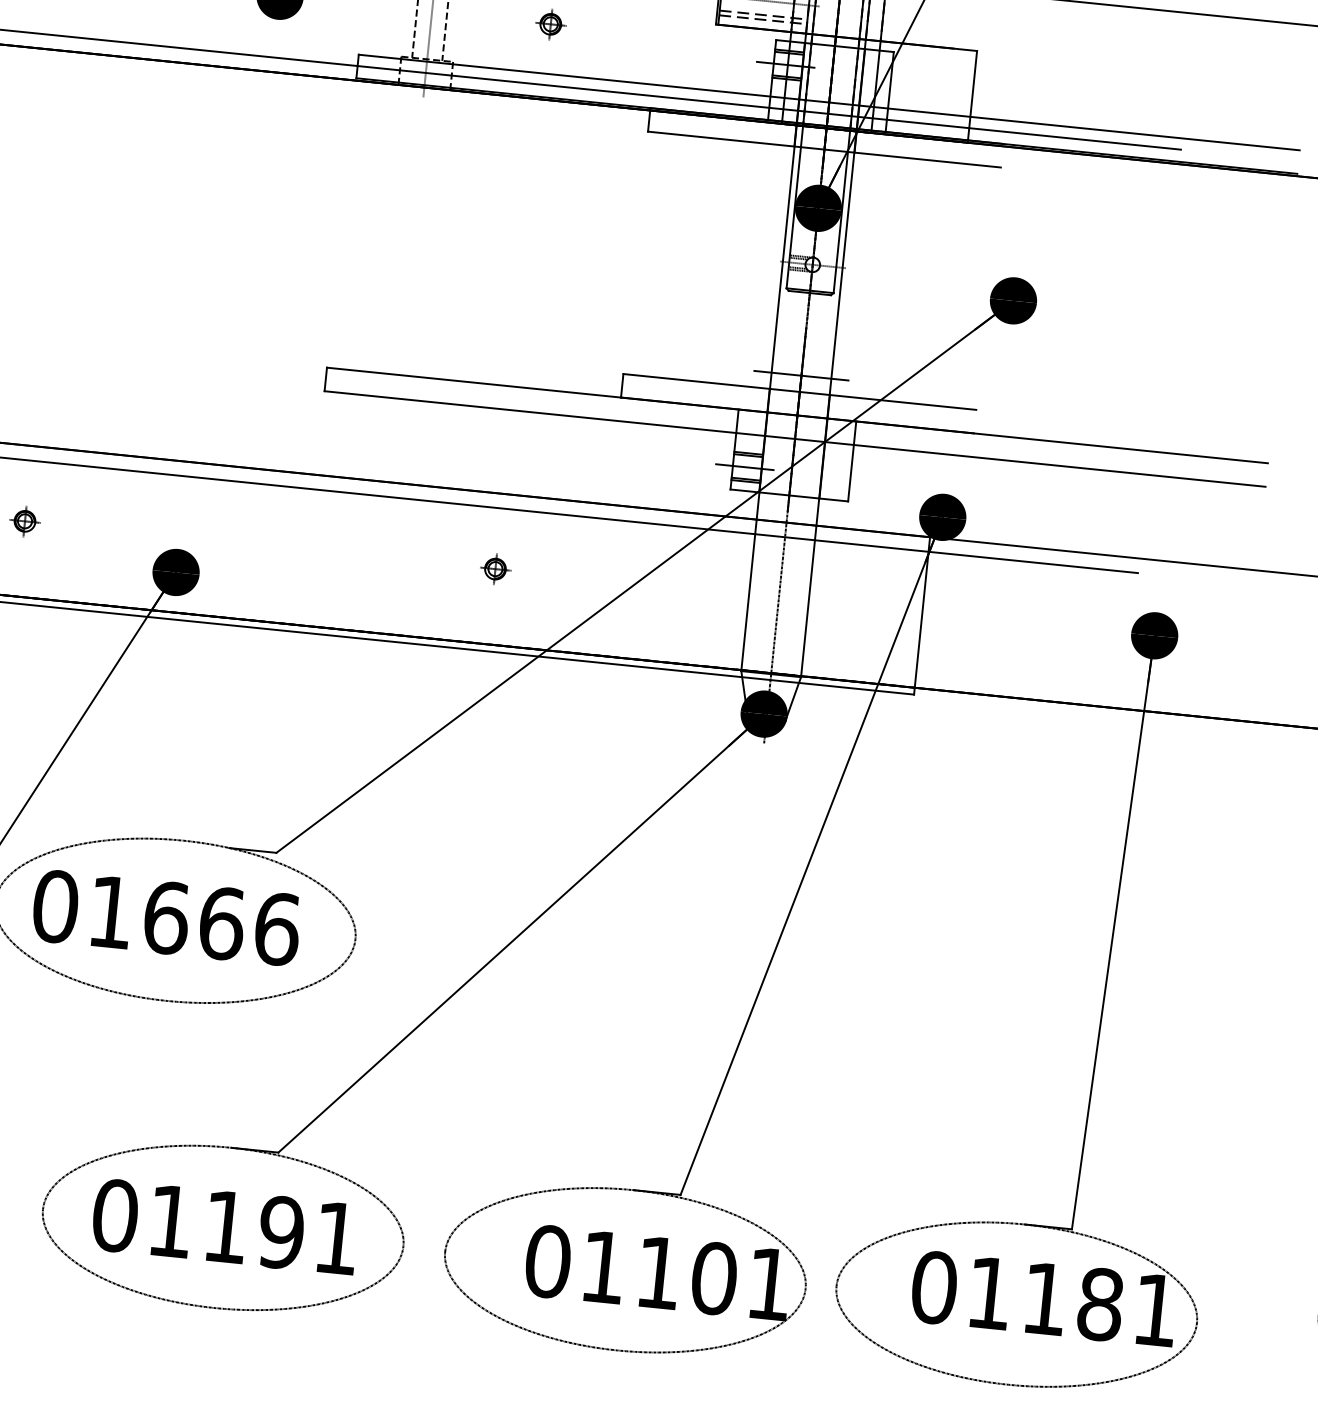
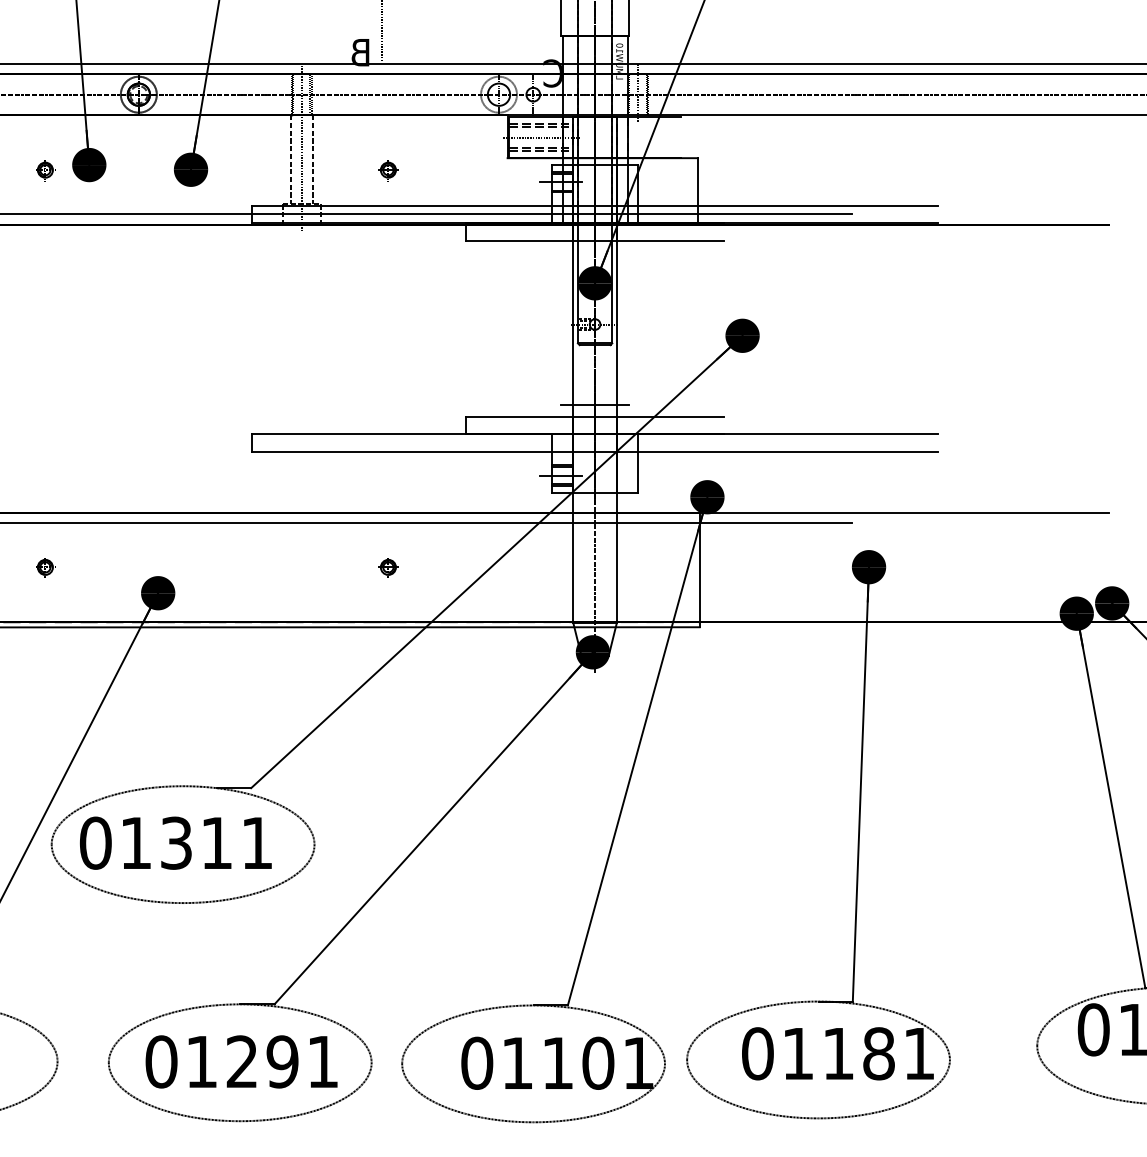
text: (222, 922) -> (217, 842), 01666 -> 01311
text: (225, 1226) -> (241, 1061), 01191 -> 01291

